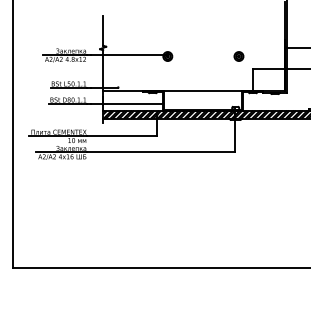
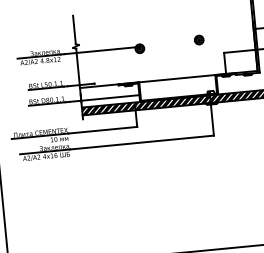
part: (238, 56) -> (198, 40), moved

